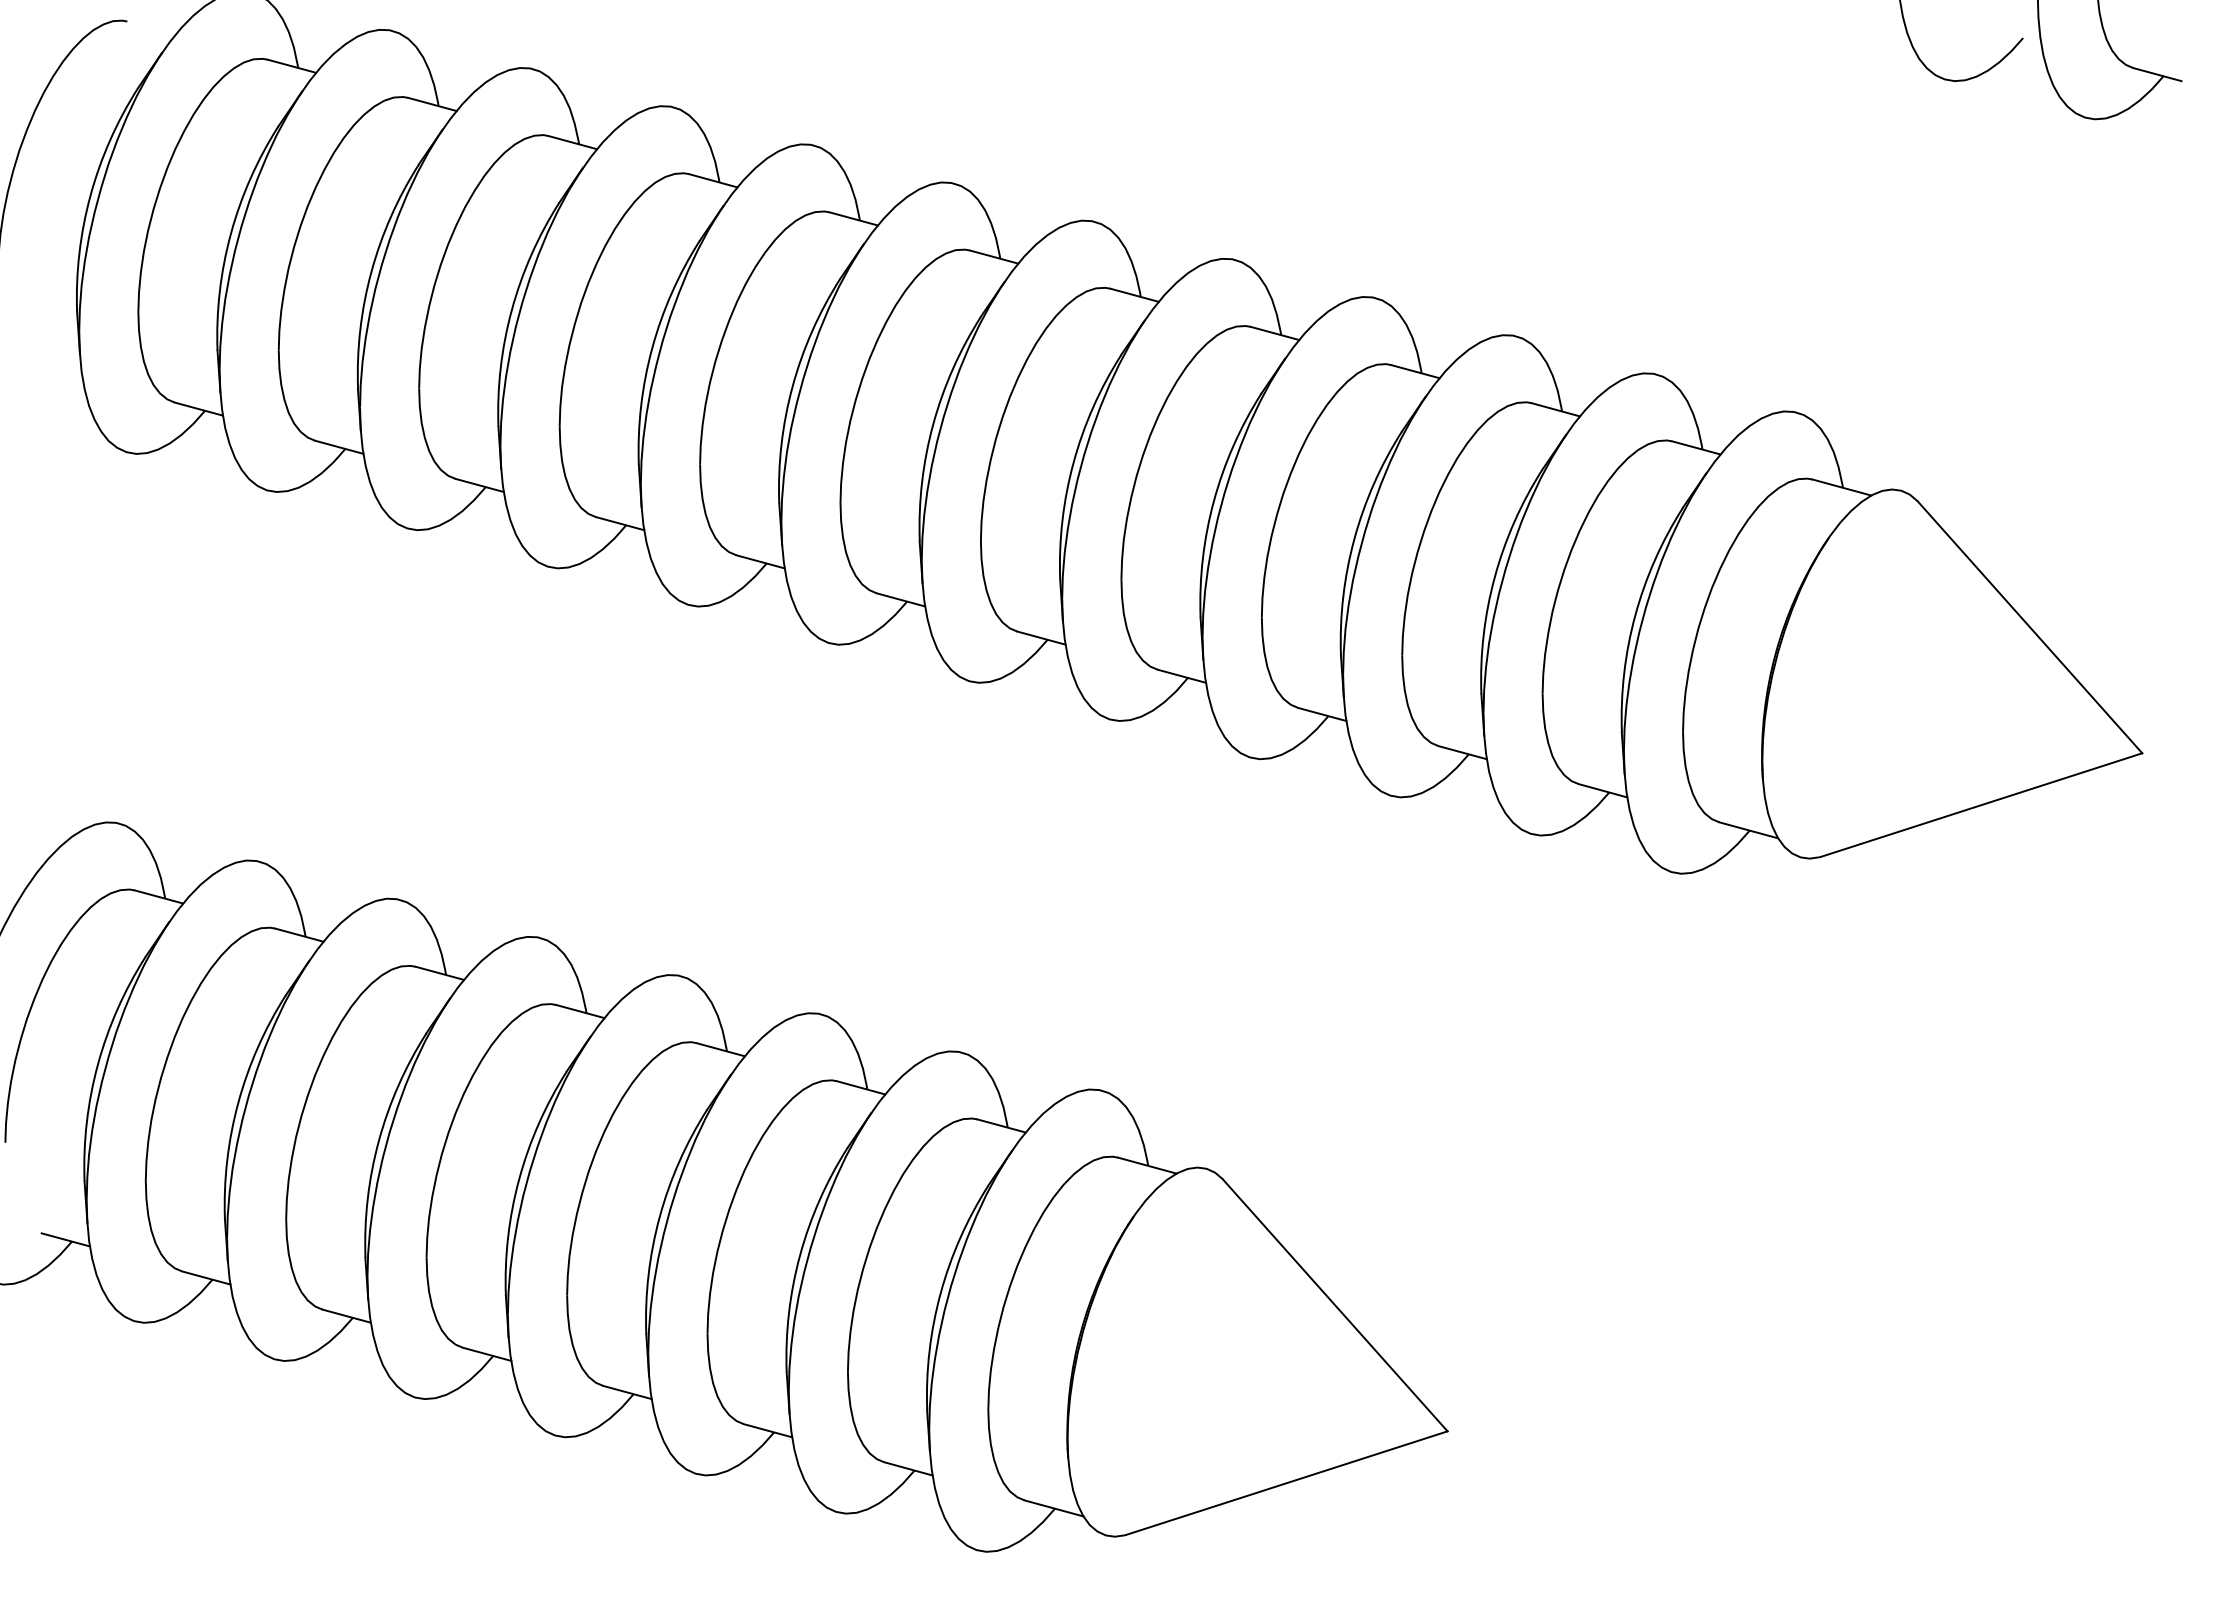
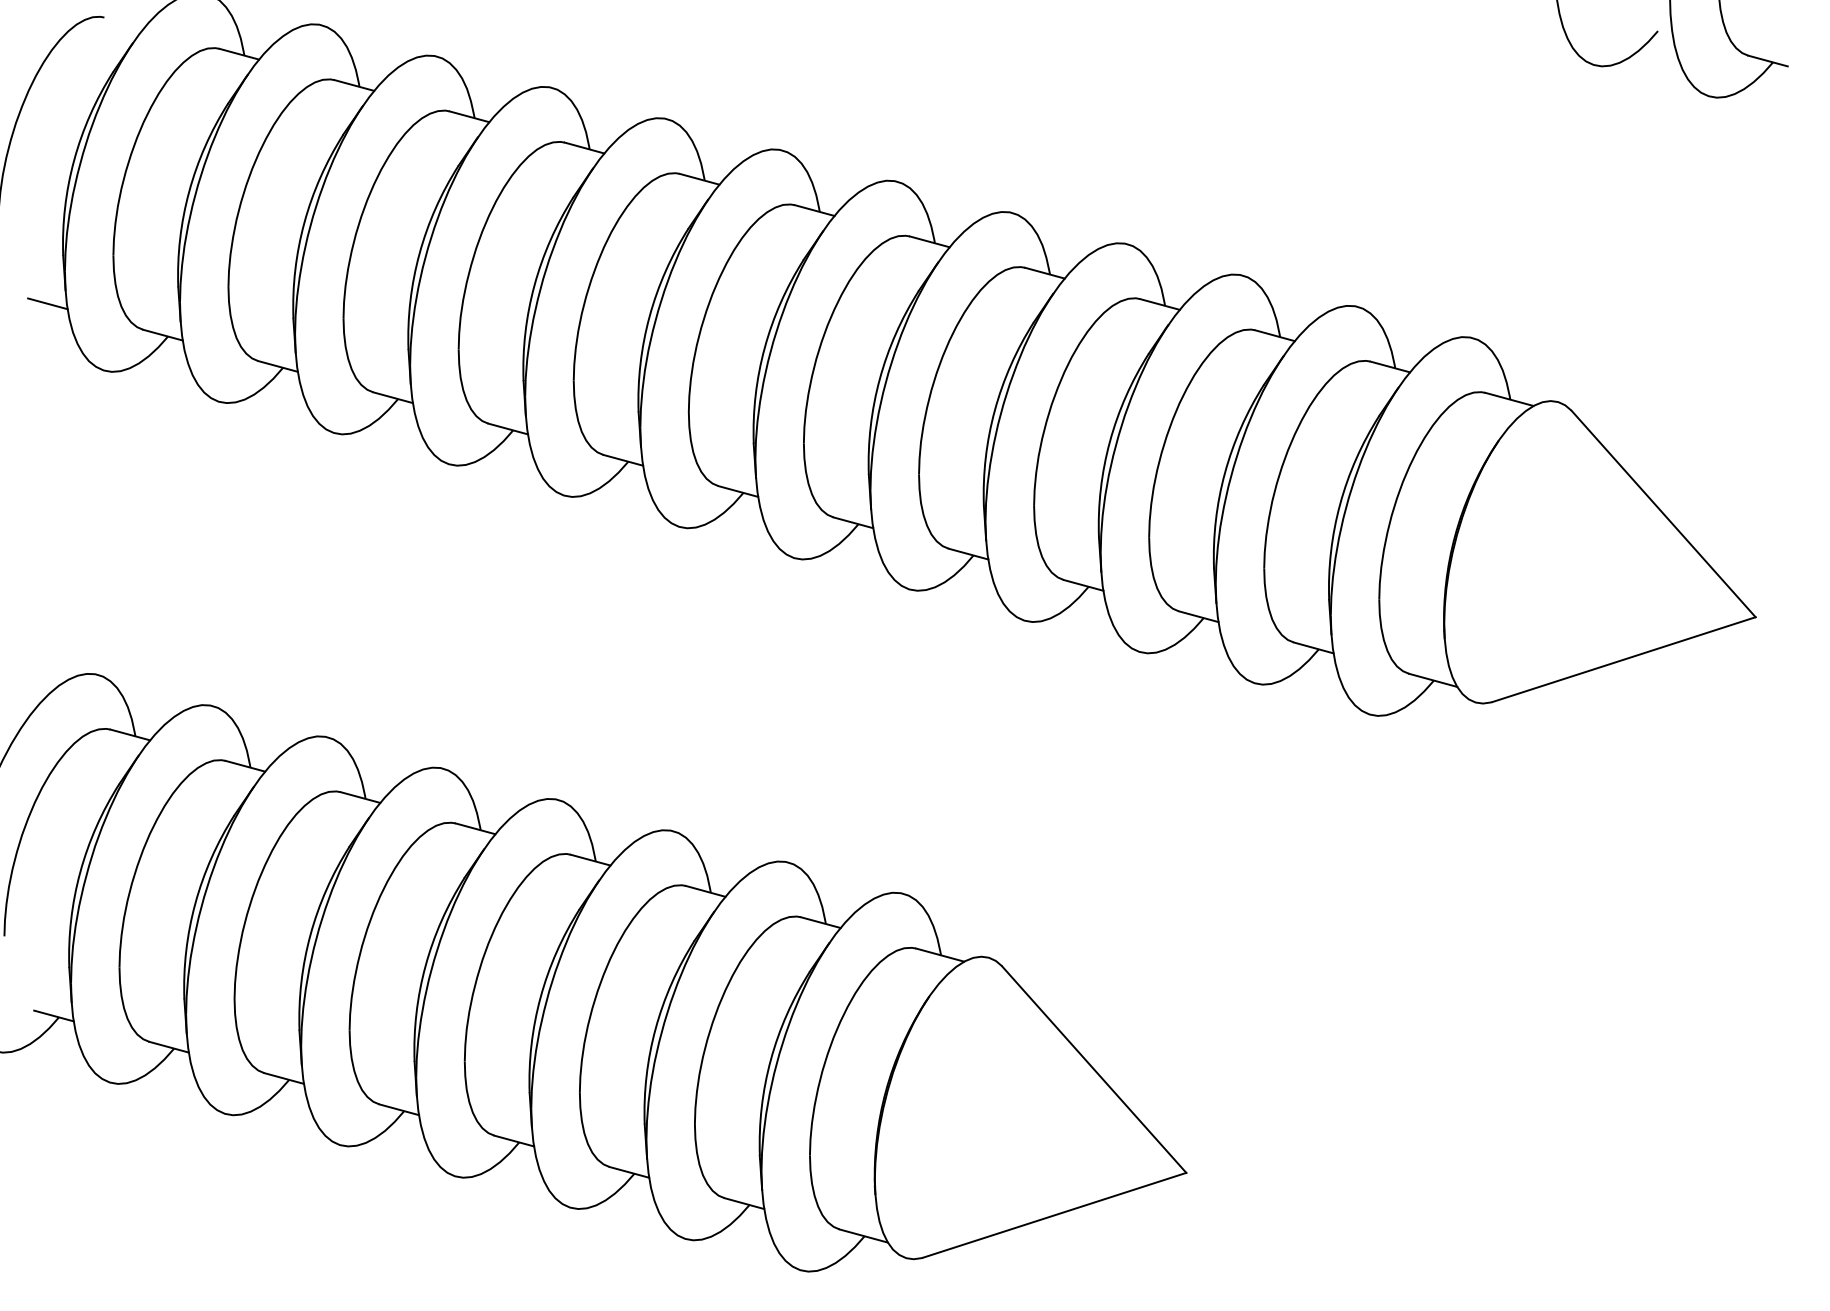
line: (58, 370) -> (47, 303), added

